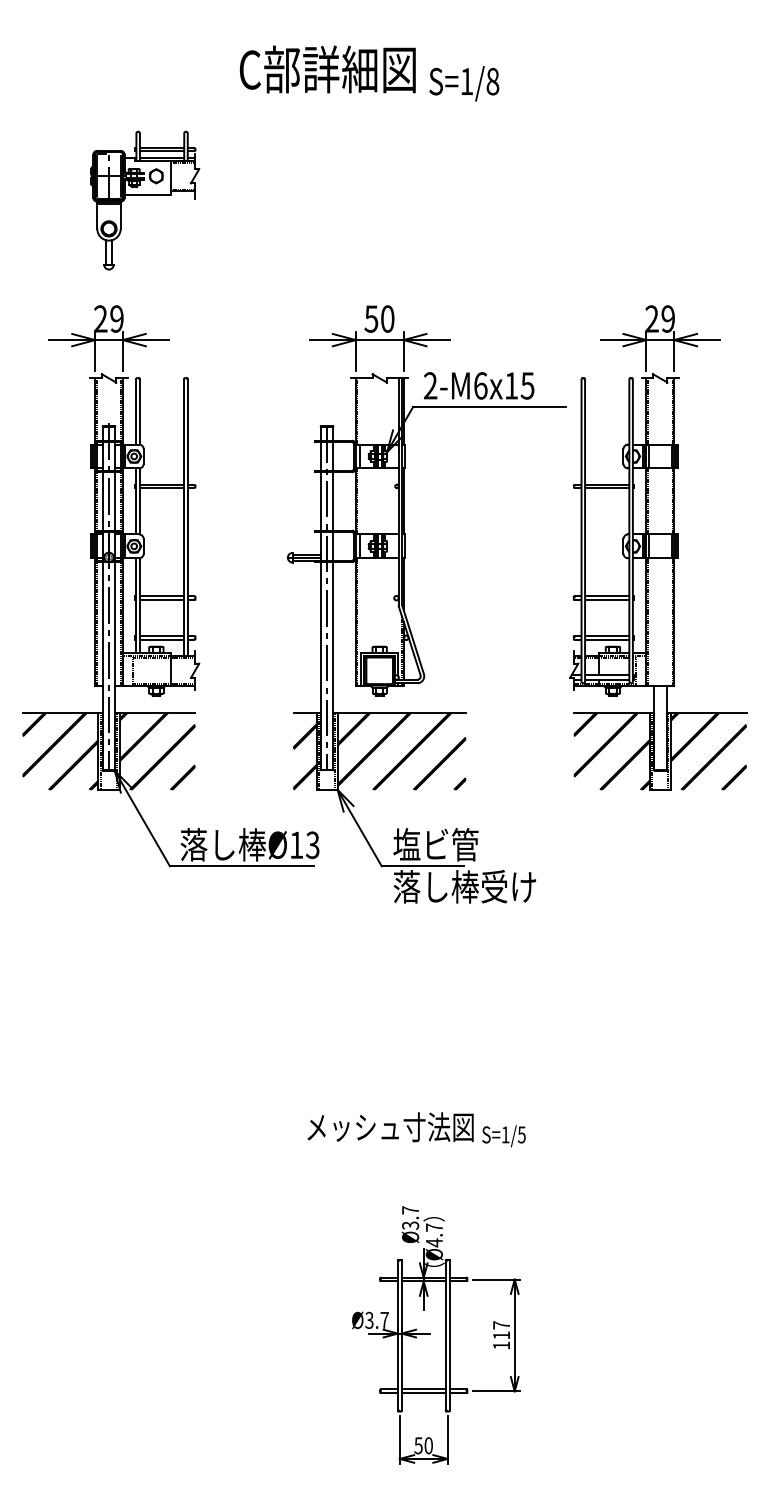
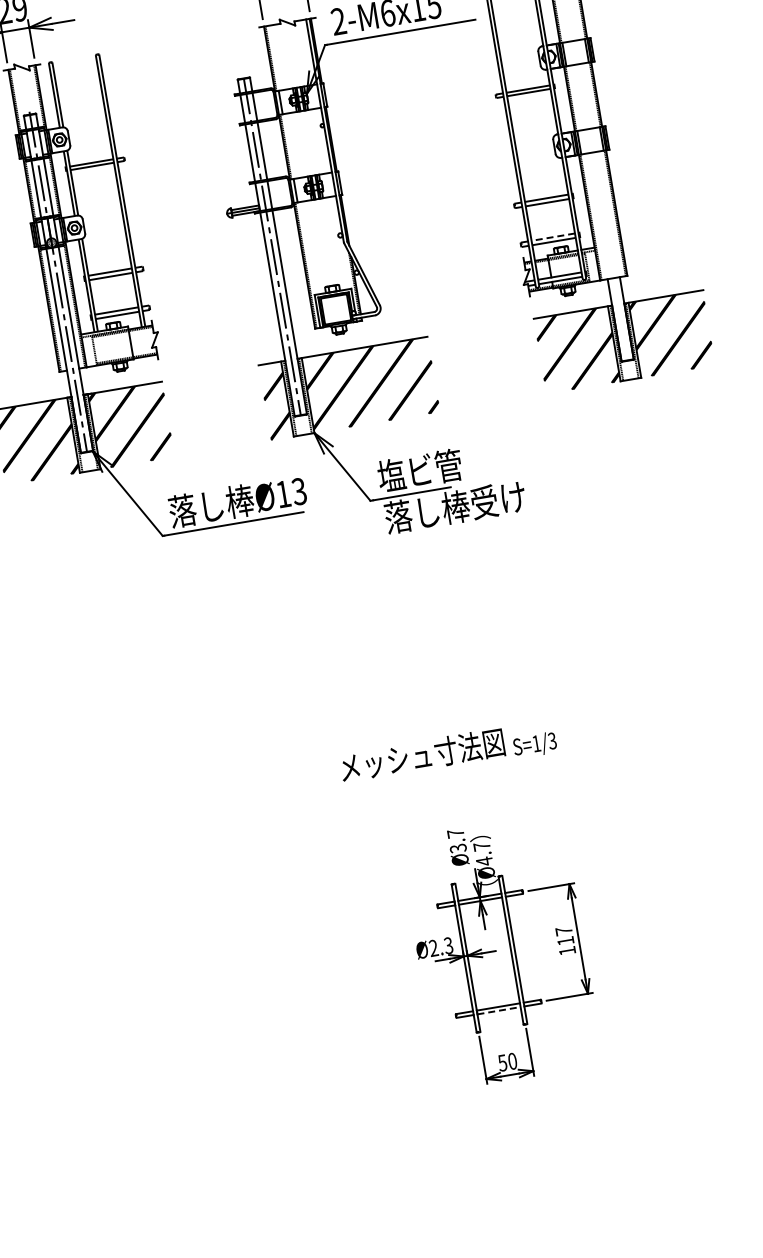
line: (606, 635) -> (552, 237), solid -> dashed
text: (521, 1134) -> (551, 740), S=1/5 -> S=1/3
text: (376, 1319) -> (440, 946), Ø3.7 -> Ø2.3
line: (423, 1393) -> (498, 1010), solid -> dashed

